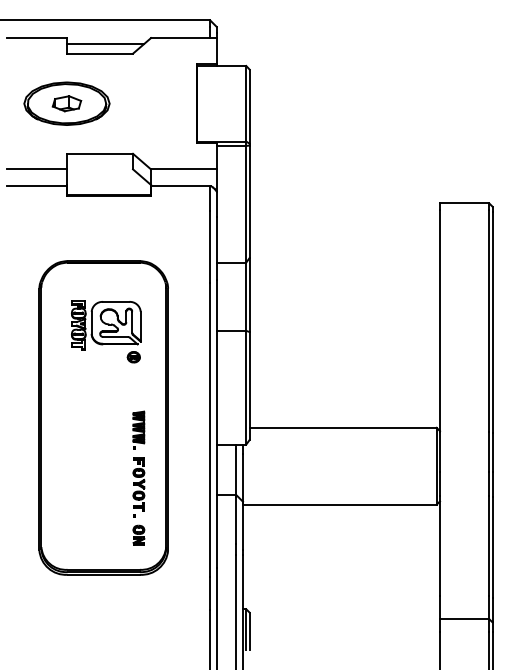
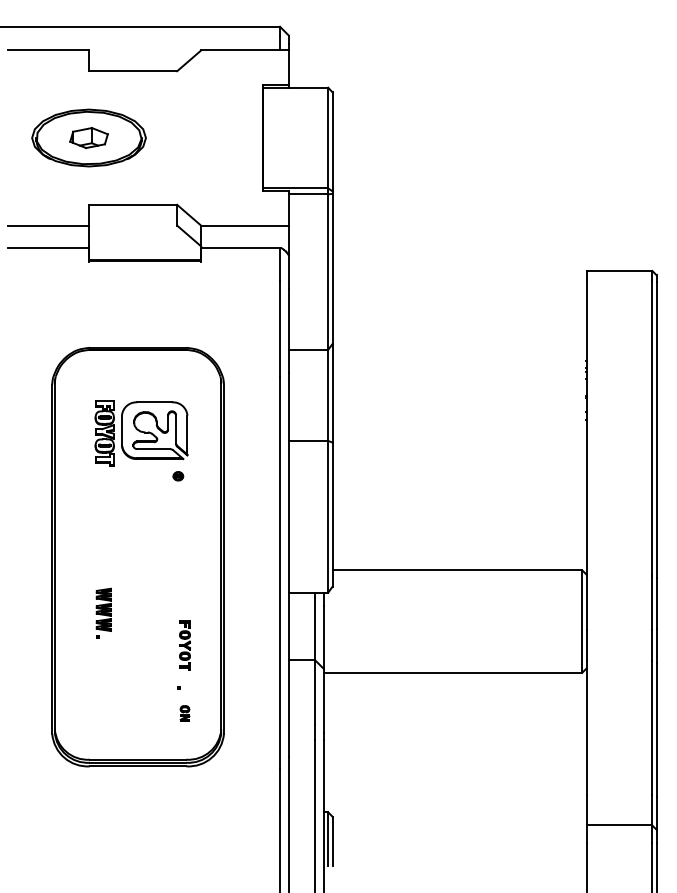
line: (105, 44) -> (140, 58), removed
part: (134, 357) -> (178, 476), size x0.6
part: (138, 429) -> (103, 612), moved
part: (138, 484) -> (184, 645), size x0.7
part: (138, 535) -> (184, 713), size x0.6

